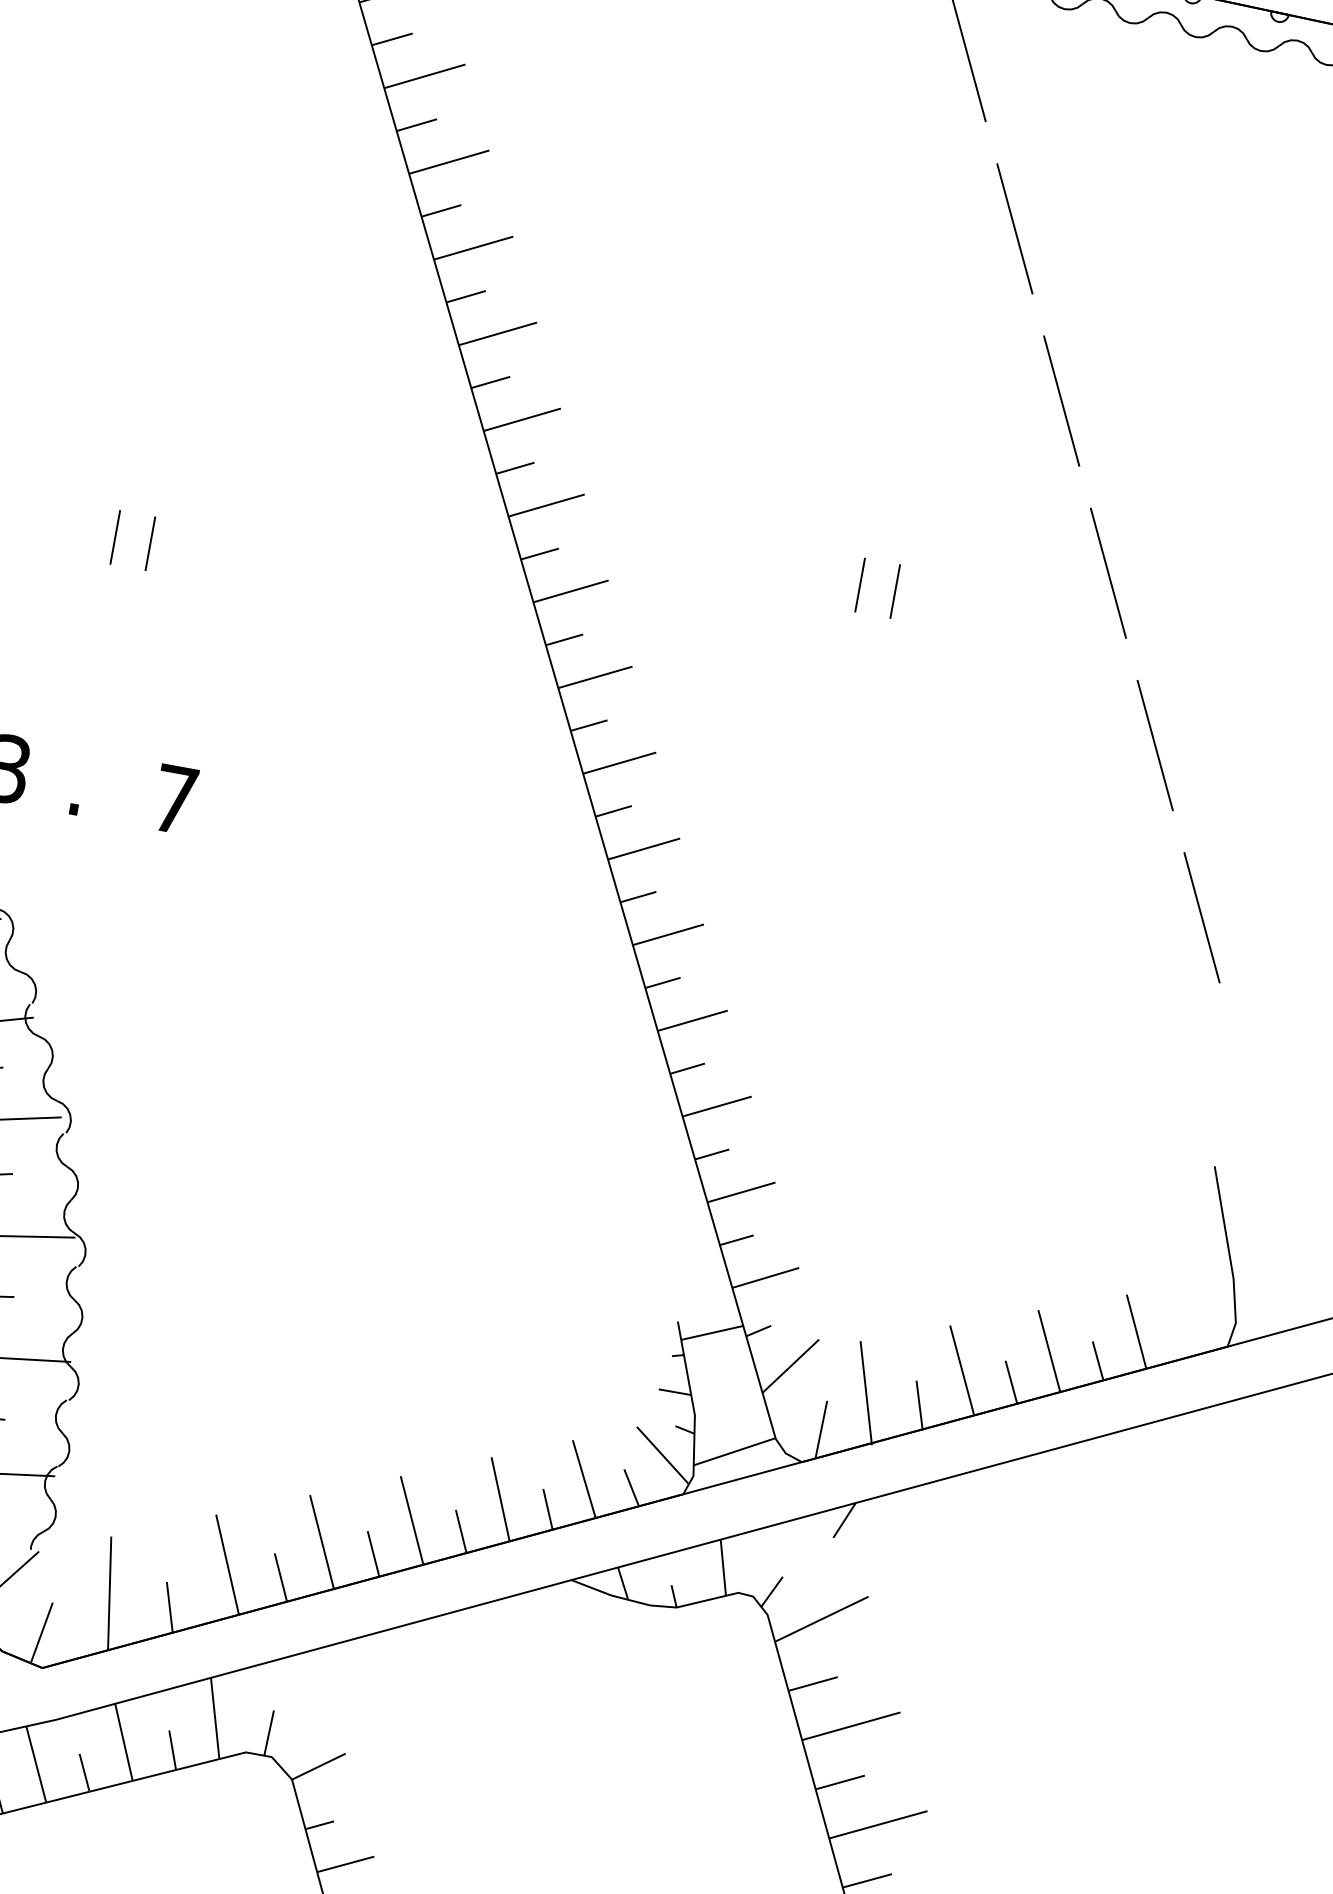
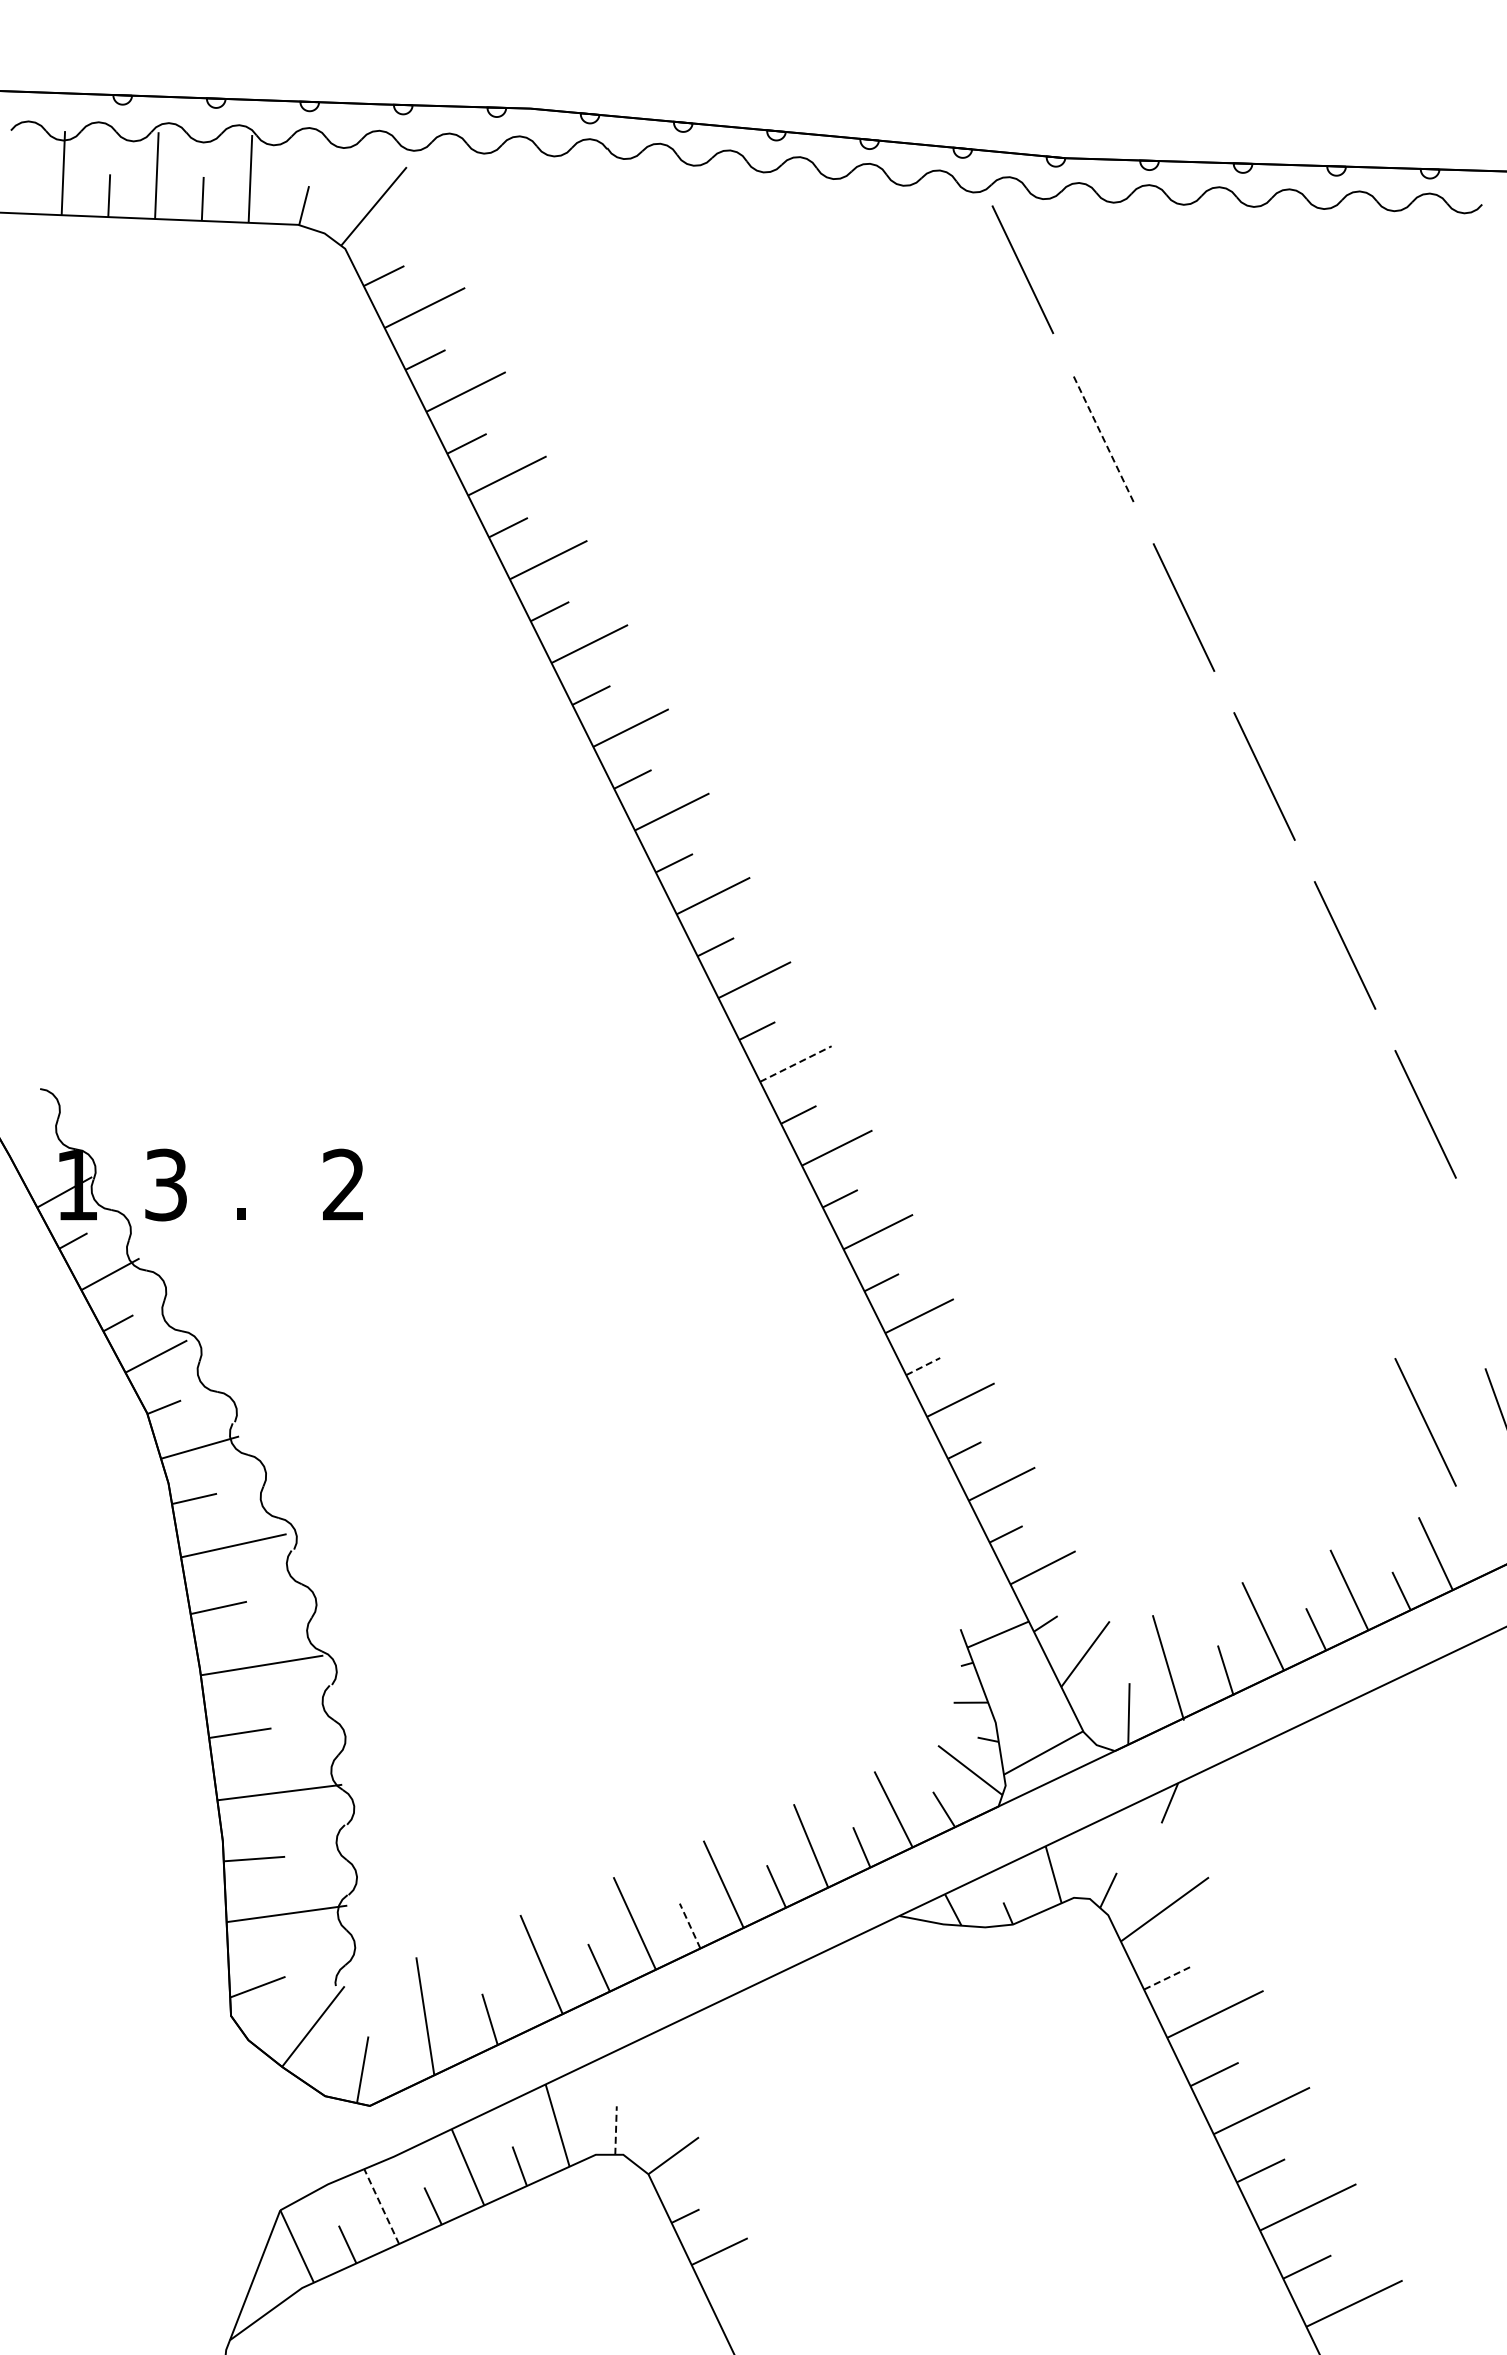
line: (1014, 228) -> (1103, 438), solid -> dashed
line: (115, 537) -> (233, 925), removed
line: (150, 543) -> (270, 925), removed
line: (860, 585) -> (1010, 835), removed
line: (894, 591) -> (1047, 835), removed
line: (619, 763) -> (795, 1064), solid -> dashed
text: (174, 799) -> (343, 1184), 7 -> 2
line: (687, 1068) -> (923, 1366), solid -> dashed
line: (1149, 1206) -> (1425, 1422), added
line: (373, 1554) -> (690, 1926), solid -> dashed
line: (813, 1683) -> (1168, 1977), solid -> dashed
line: (269, 1733) -> (616, 2130), solid -> dashed
line: (36, 1764) -> (381, 2206), solid -> dashed

